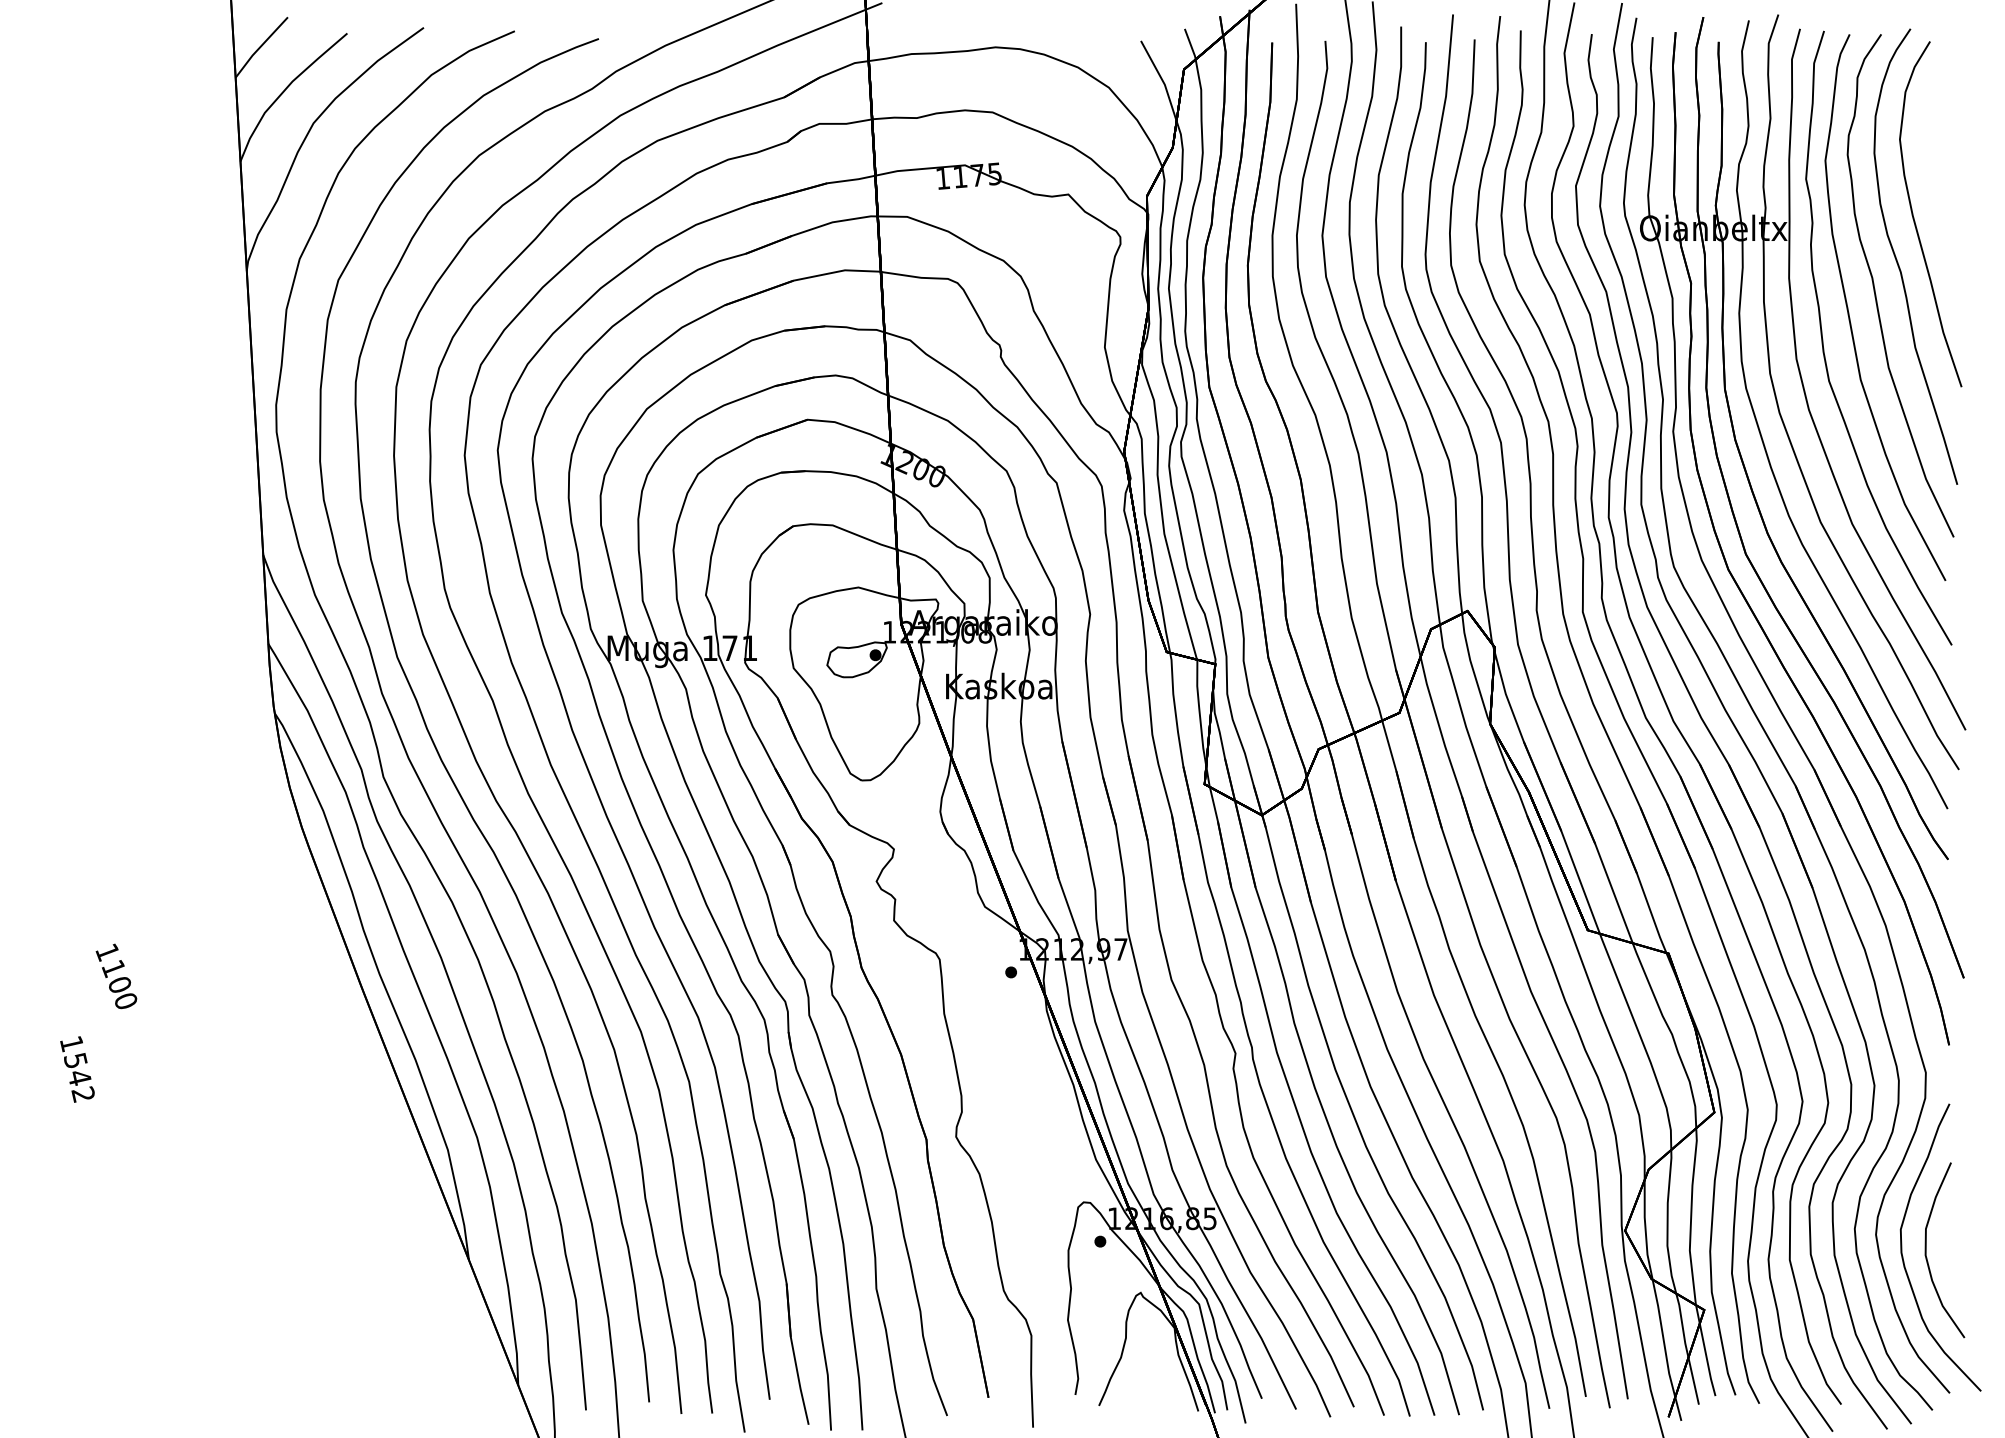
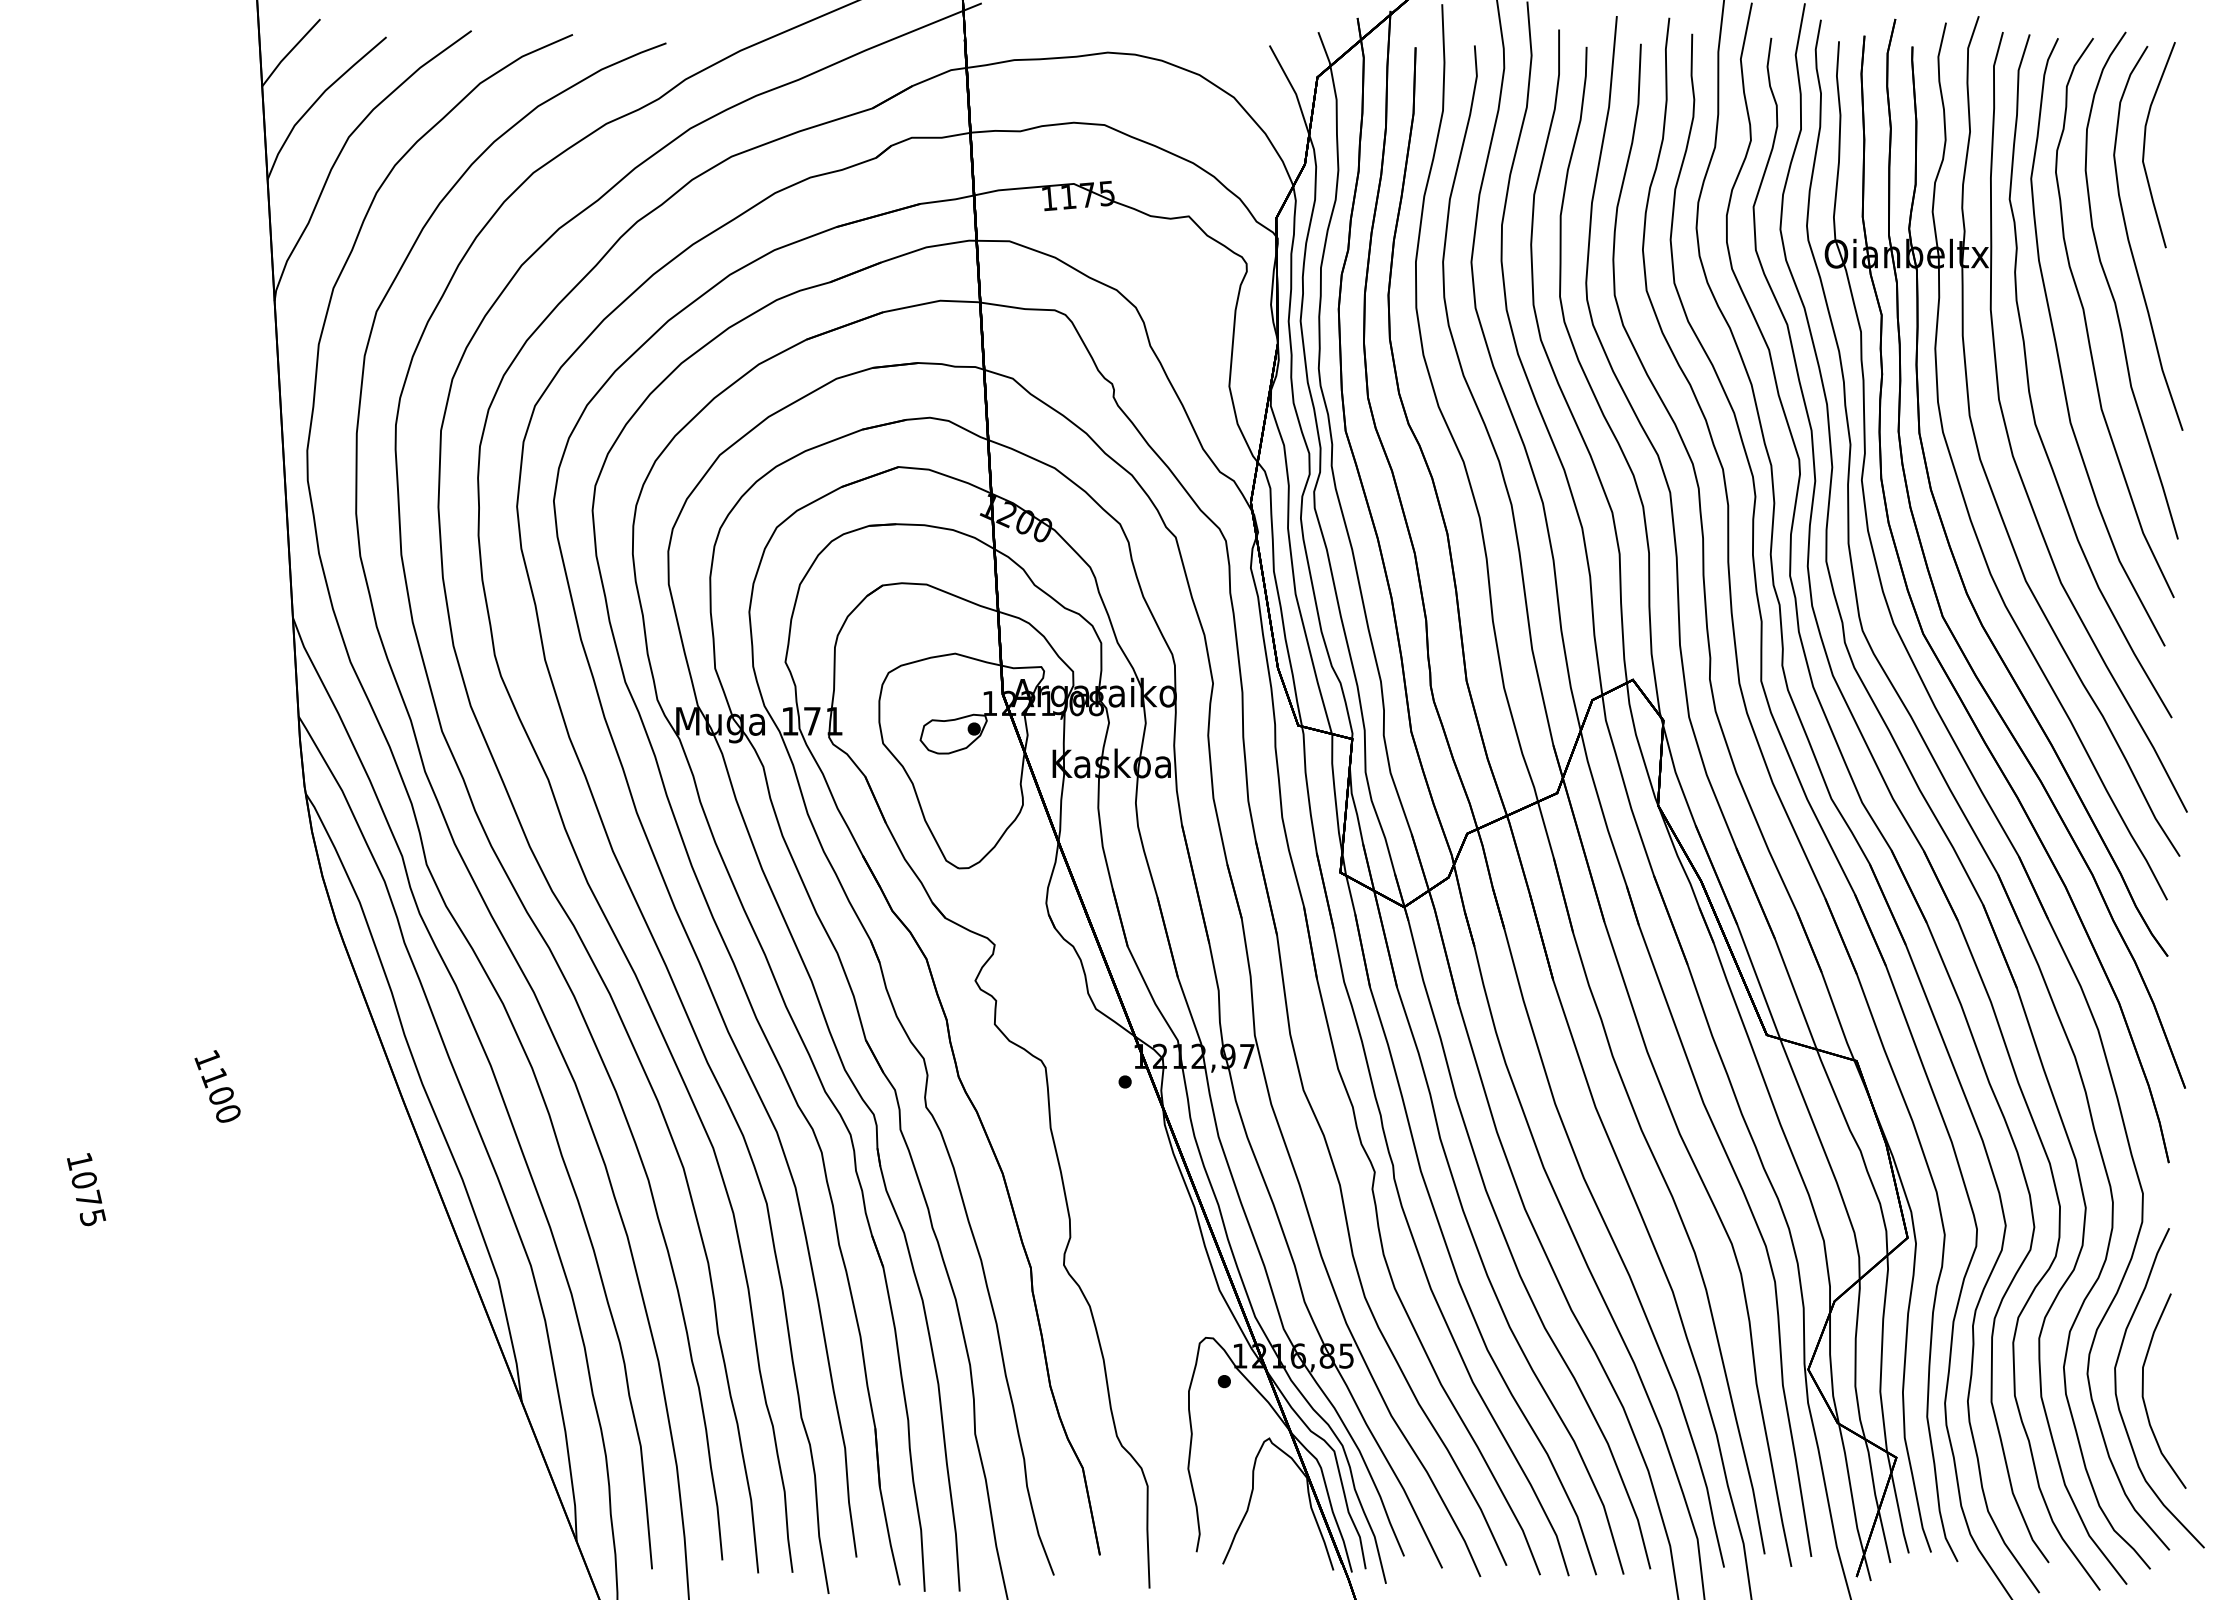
curve: (1928, 130) -> (2145, 145), added
text: (116, 976) -> (217, 1086), moved
text: (79, 1078) -> (88, 1199), 1542 -> 1075

